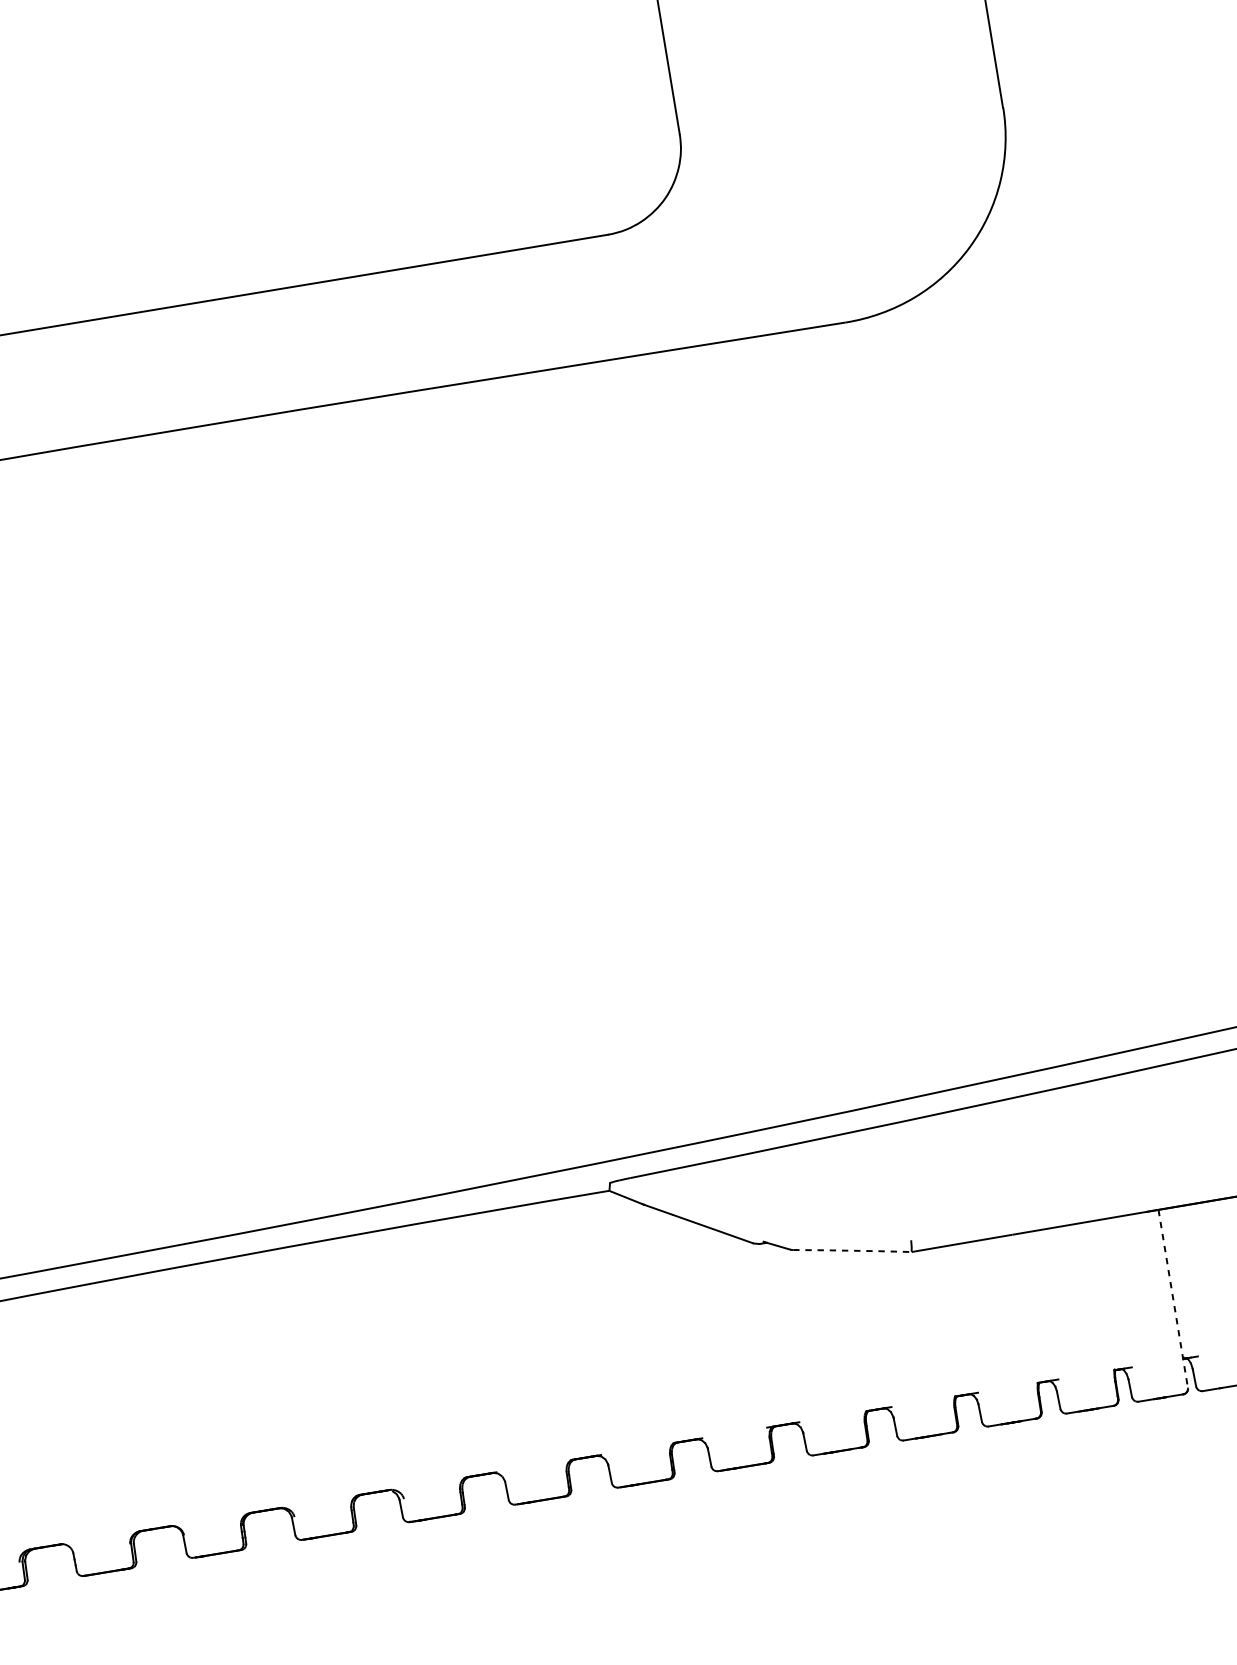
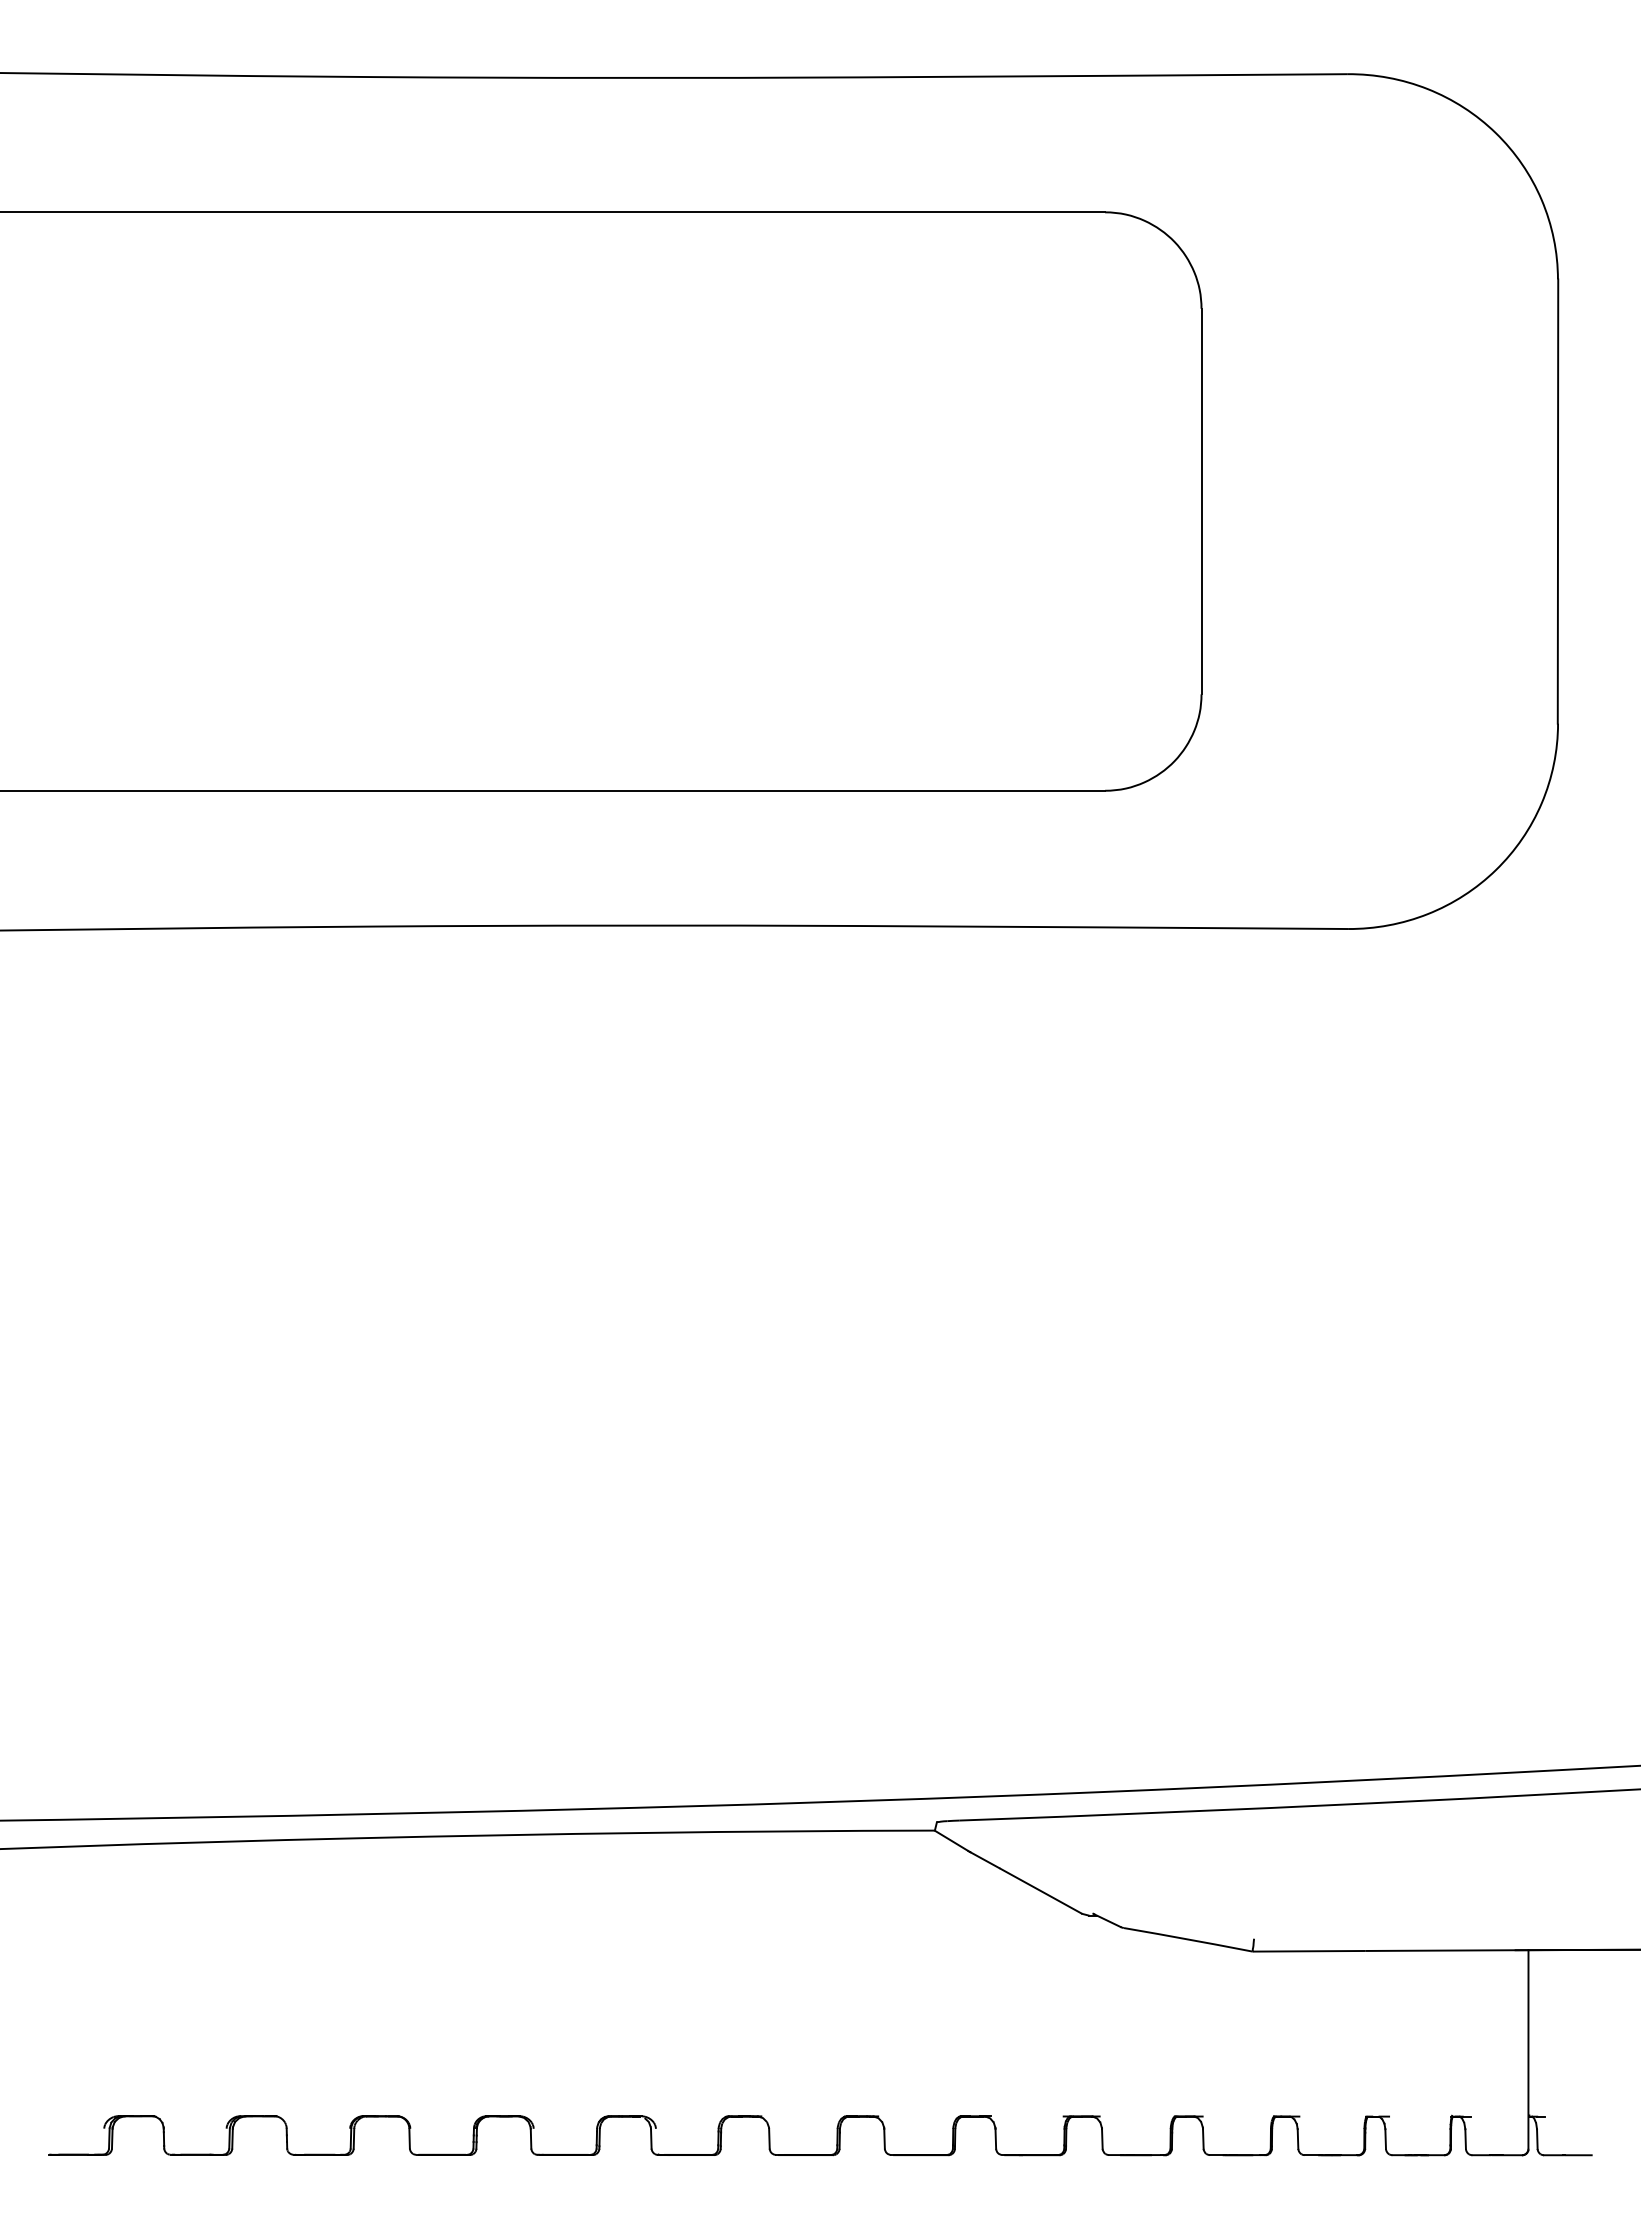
line: (852, 1250) -> (1188, 1939), dashed -> solid
line: (1173, 1299) -> (1528, 2050), dashed -> solid

